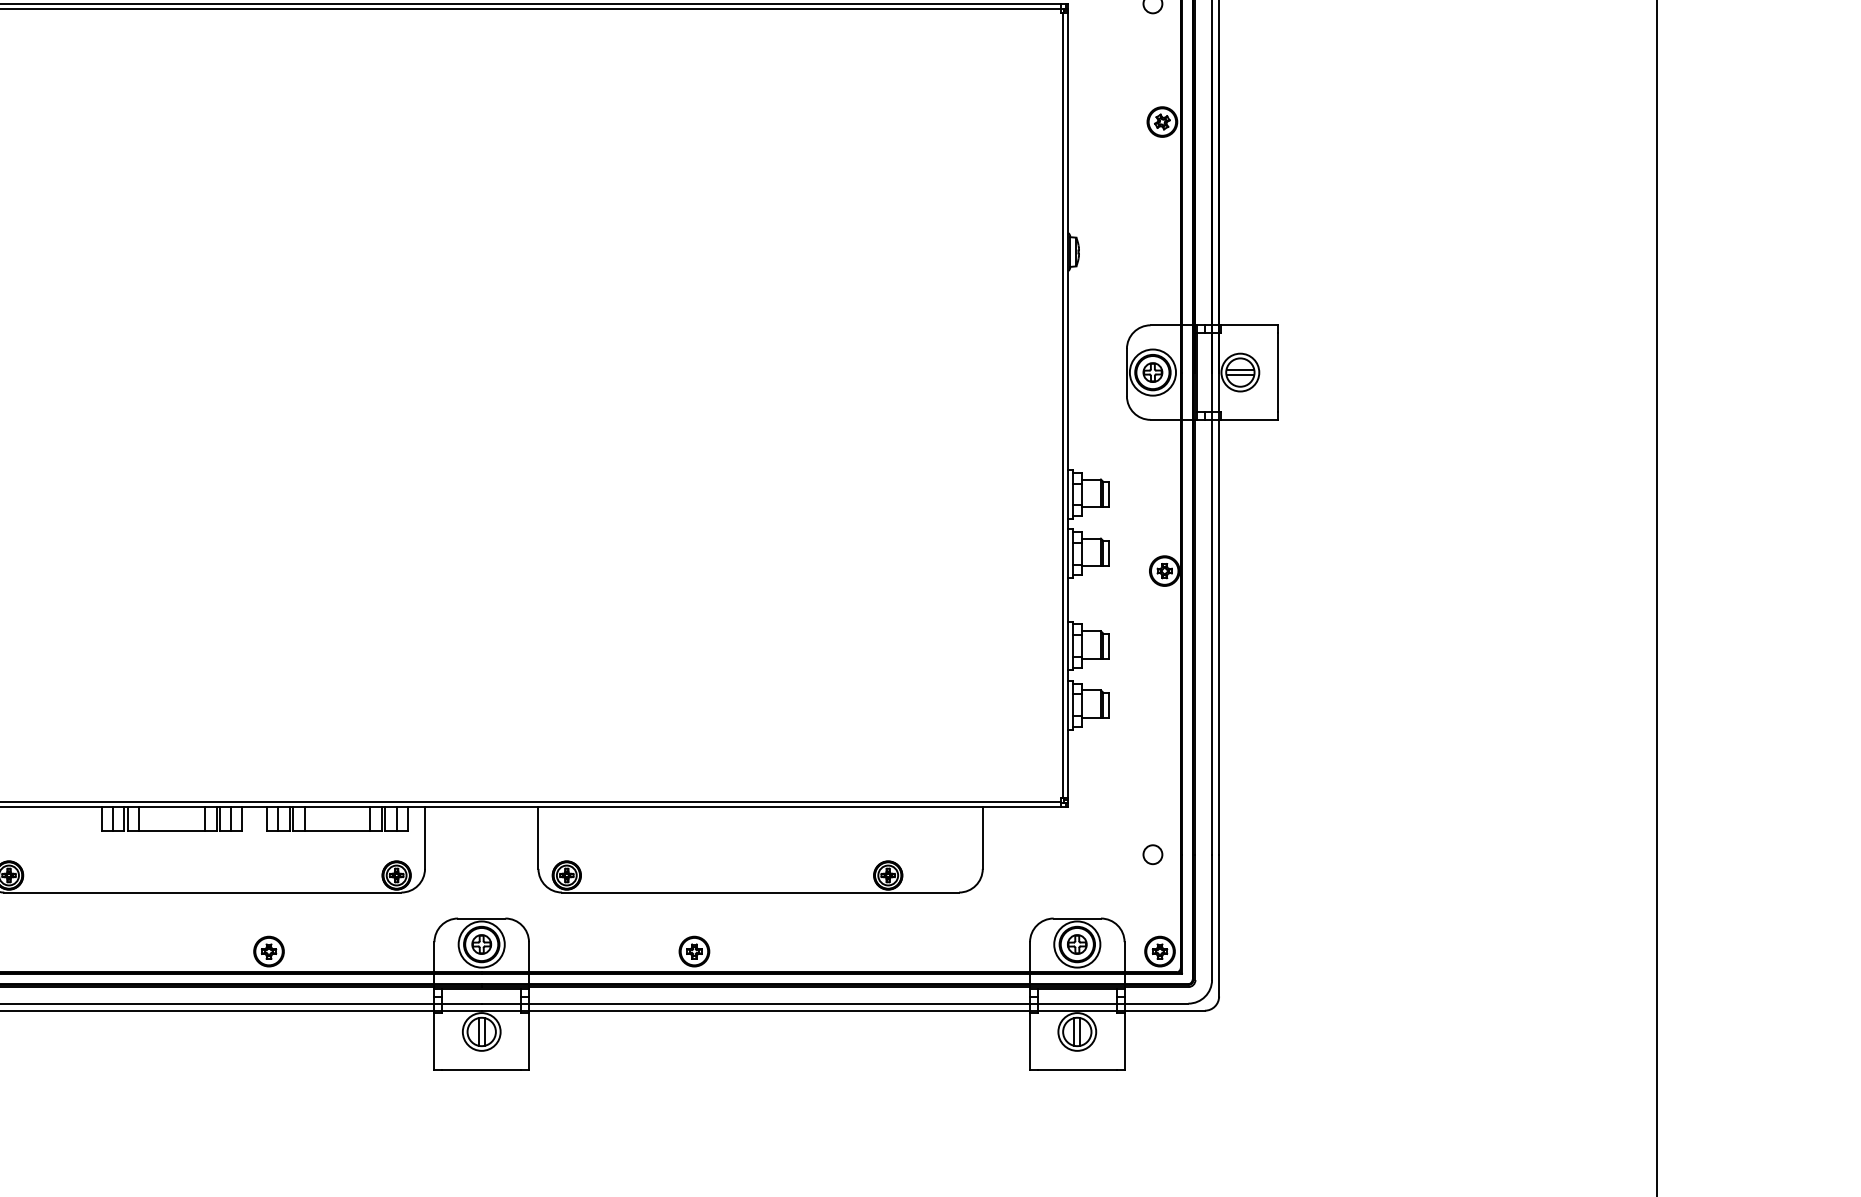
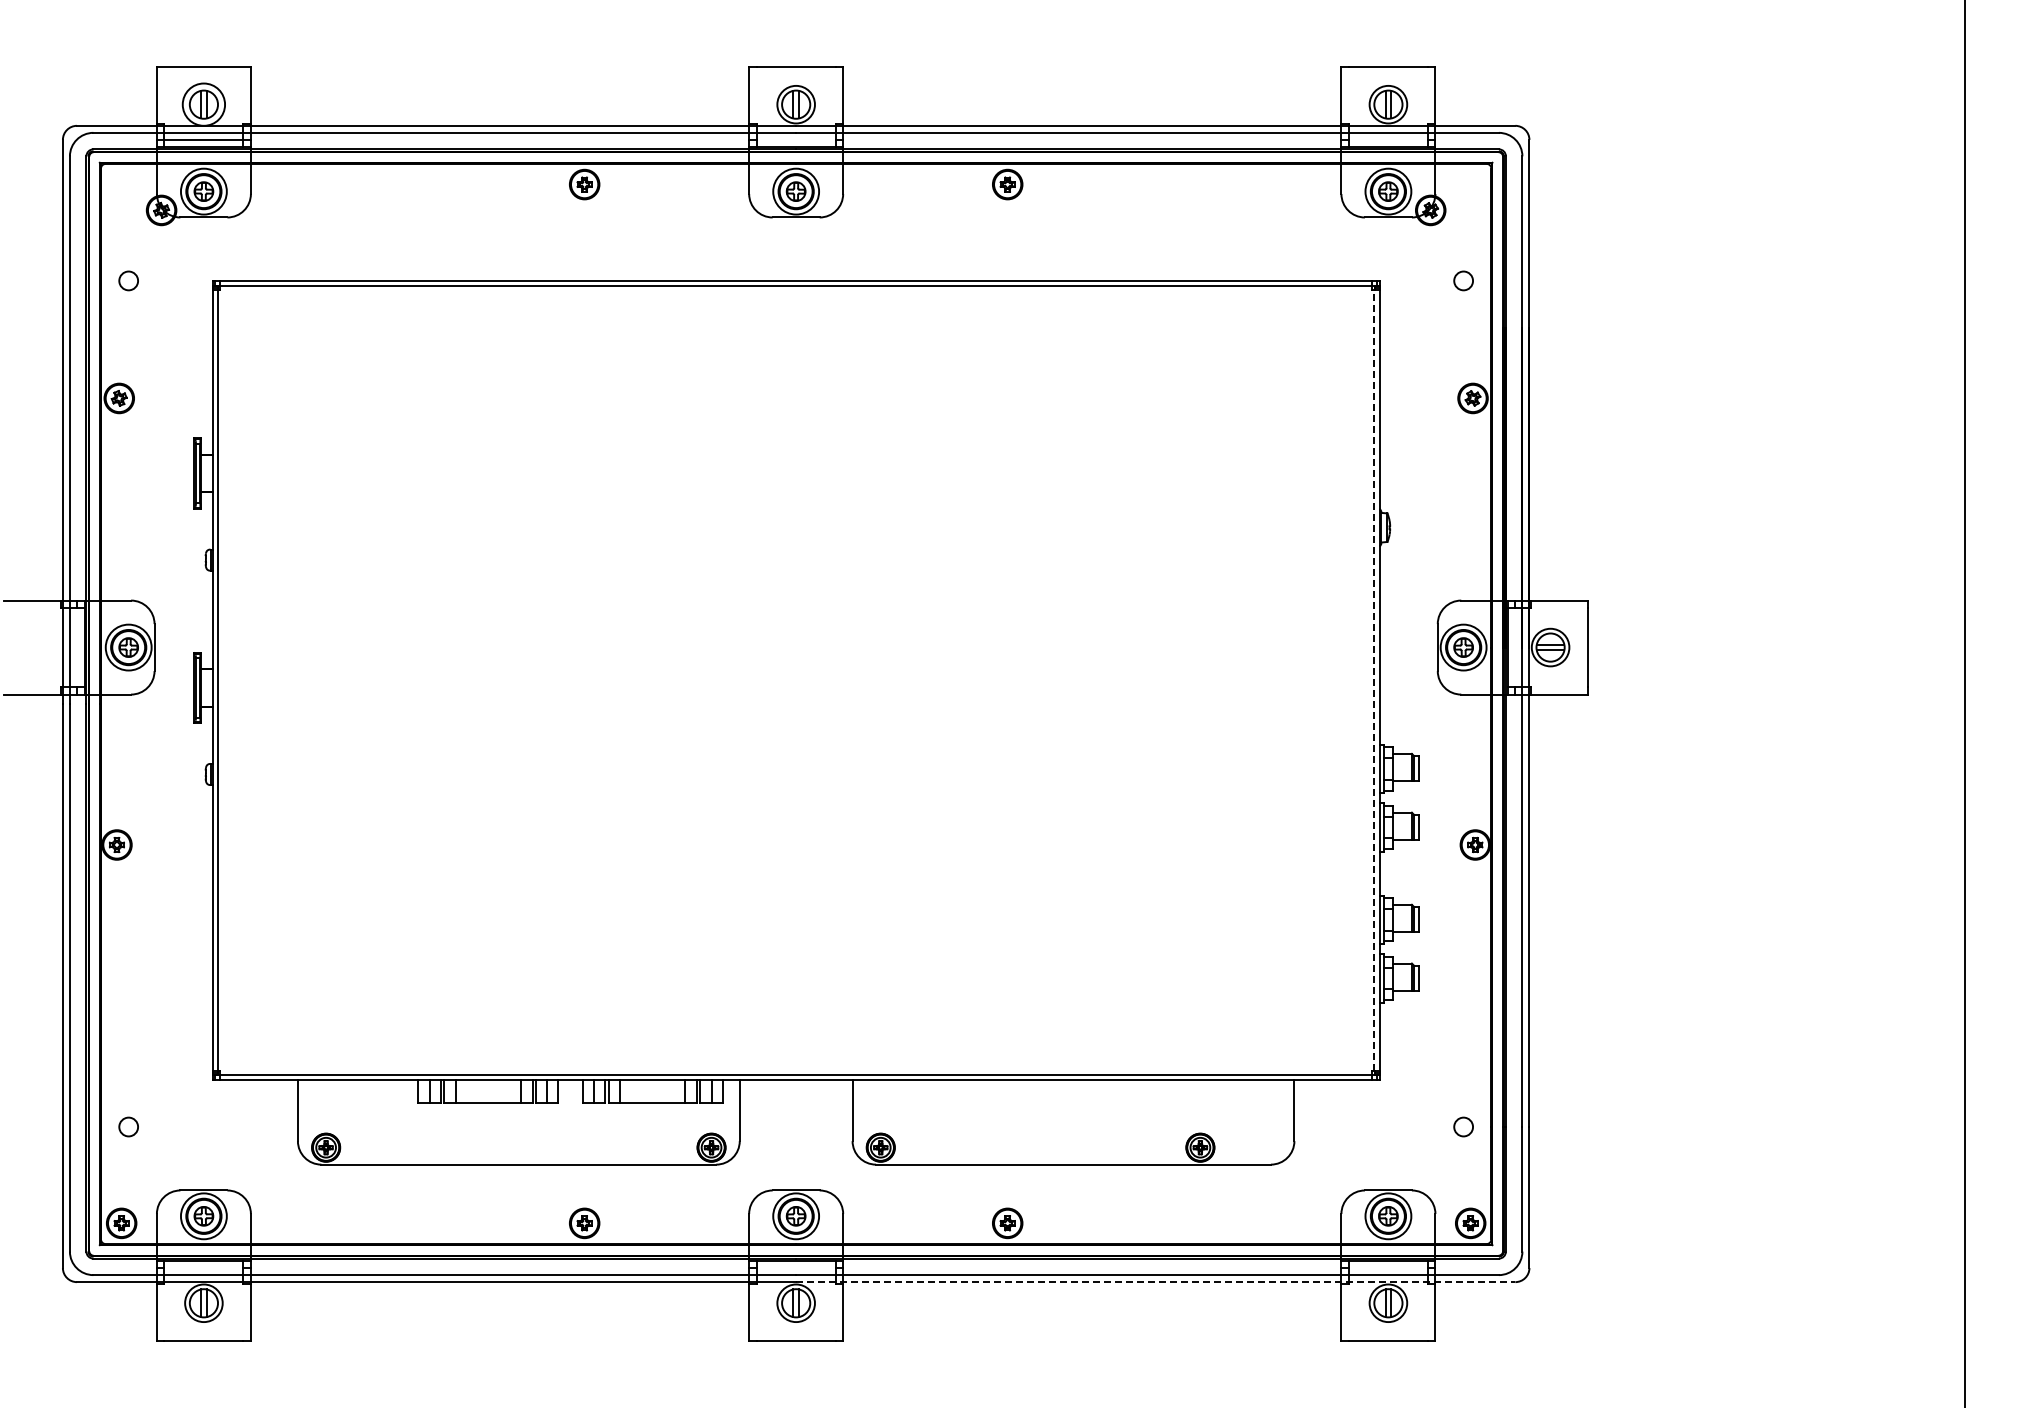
line: (1063, 404) -> (1374, 679), solid -> dashed
line: (843, 1011) -> (1155, 1282), solid -> dashed

